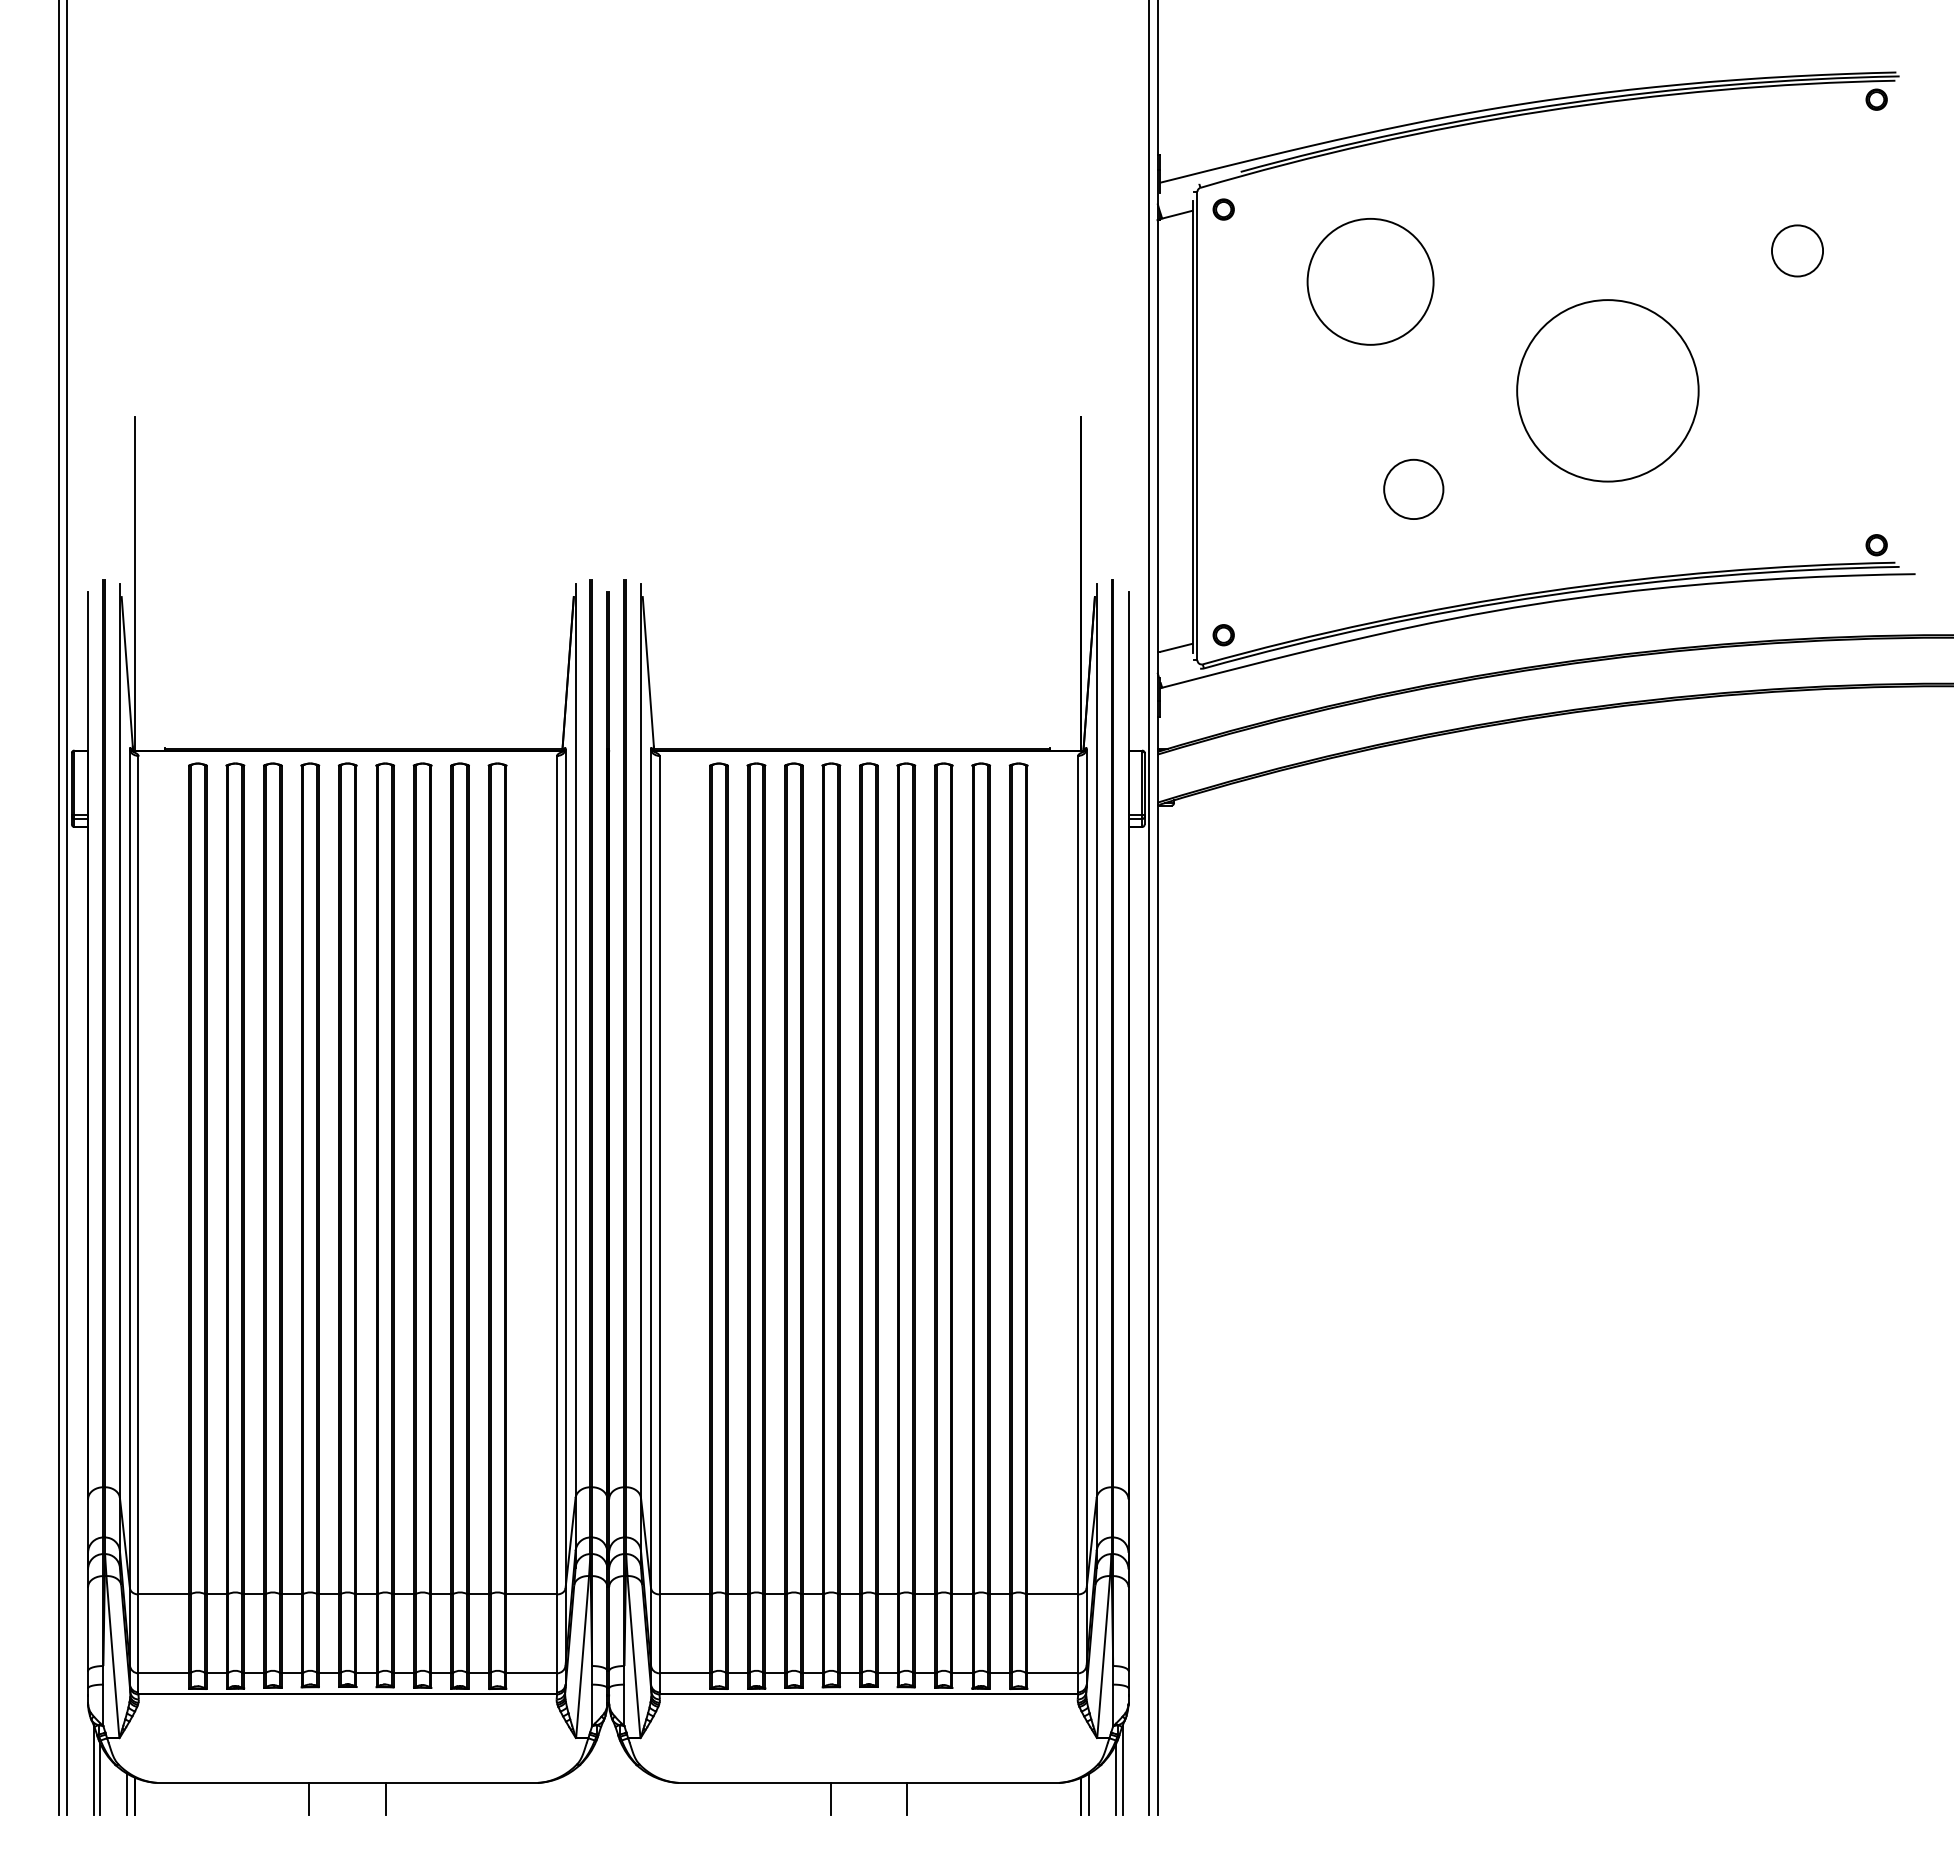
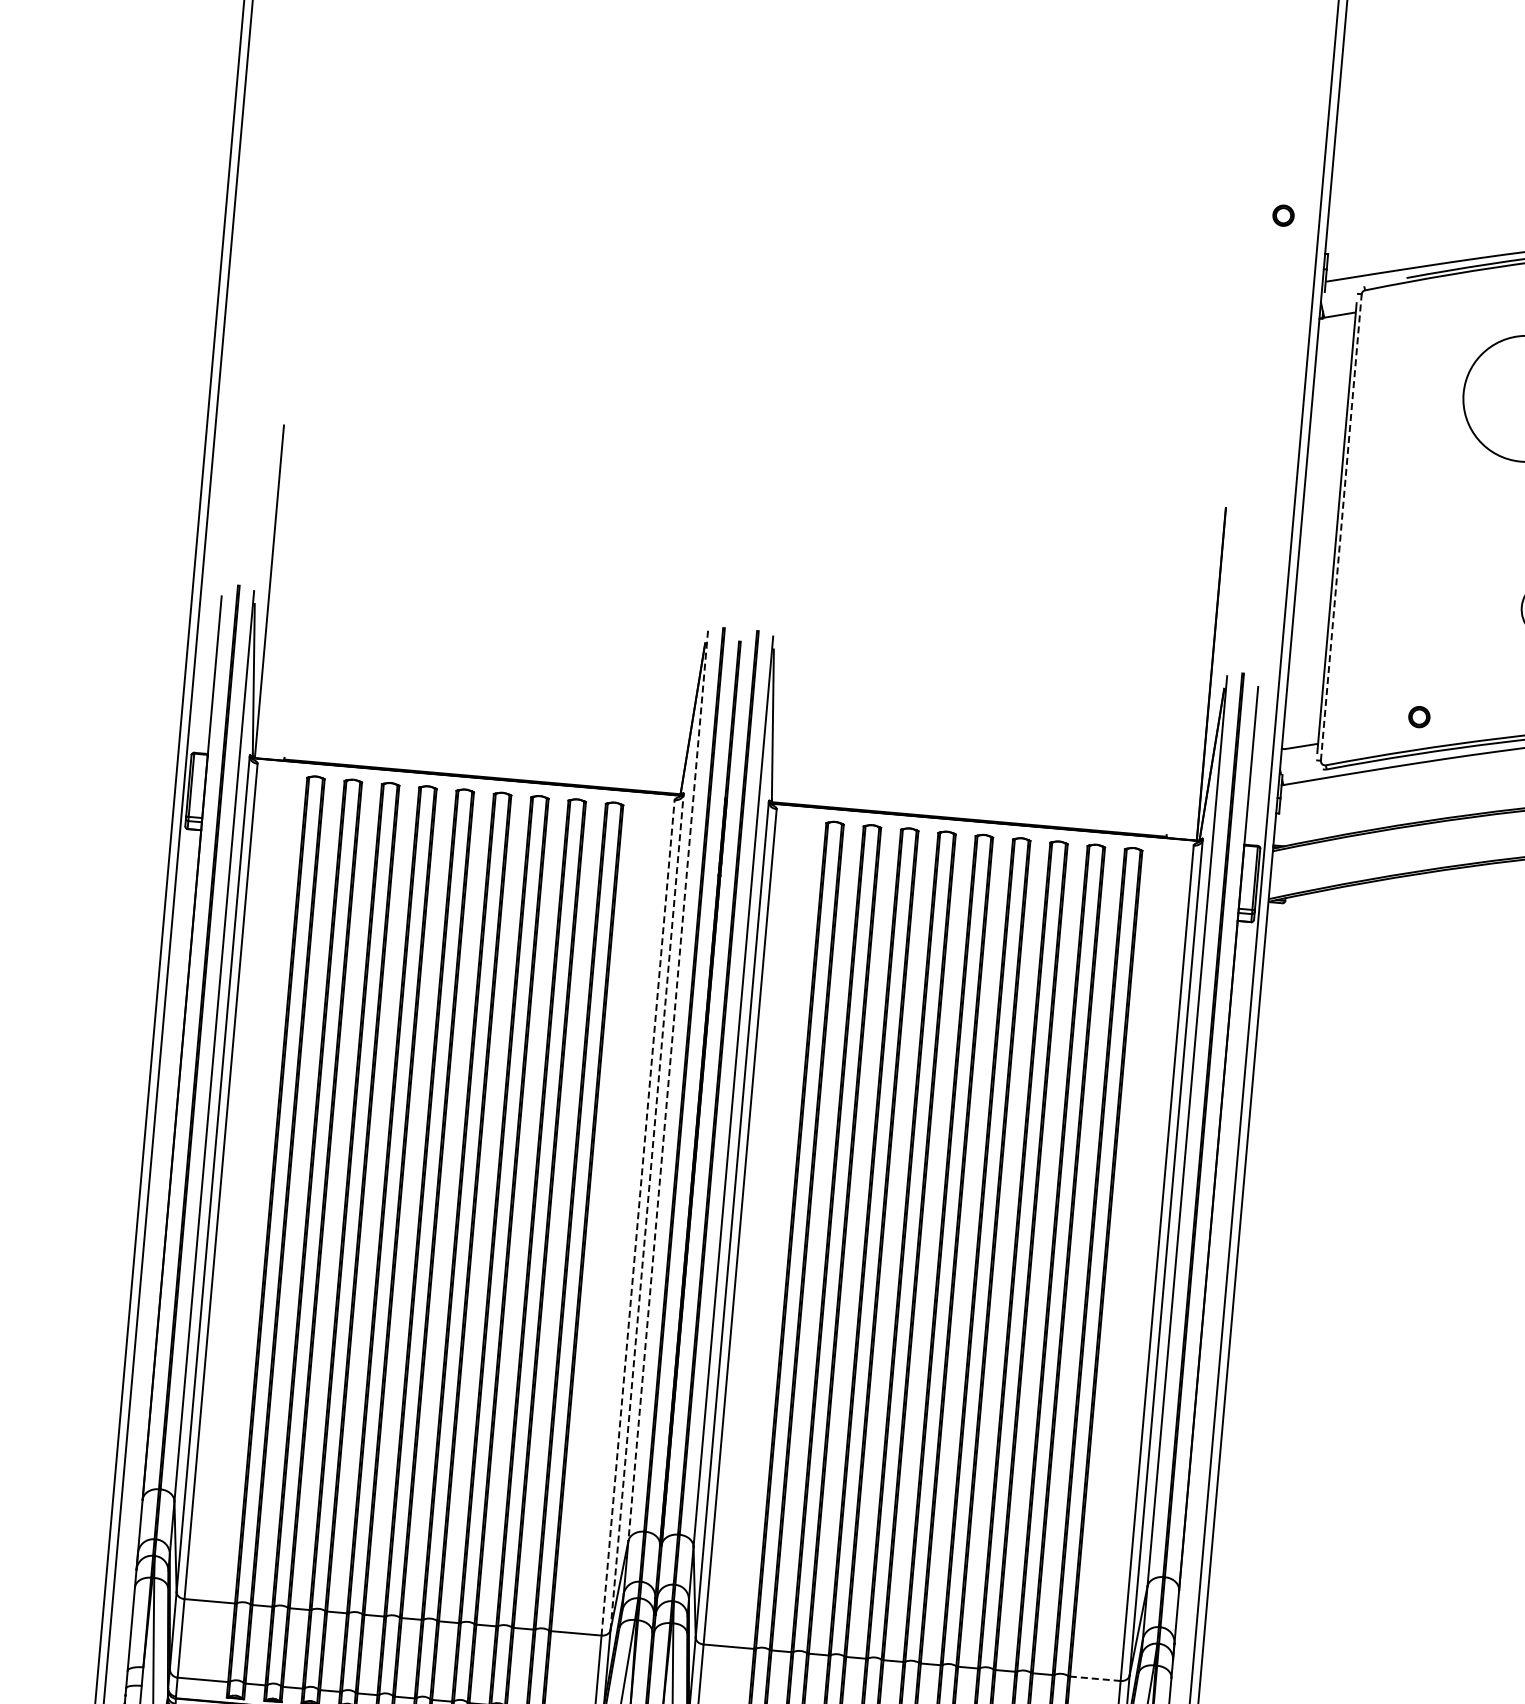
part: (1223, 209) -> (1283, 215), moved
line: (1197, 425) -> (1341, 526), solid -> dashed
part: (1223, 635) -> (1419, 717), moved
line: (575, 1041) -> (668, 1086), solid -> dashed
line: (565, 1168) -> (647, 1211), solid -> dashed
line: (557, 1174) -> (638, 1217), solid -> dashed
line: (1052, 1594) -> (1095, 1678), solid -> dashed

